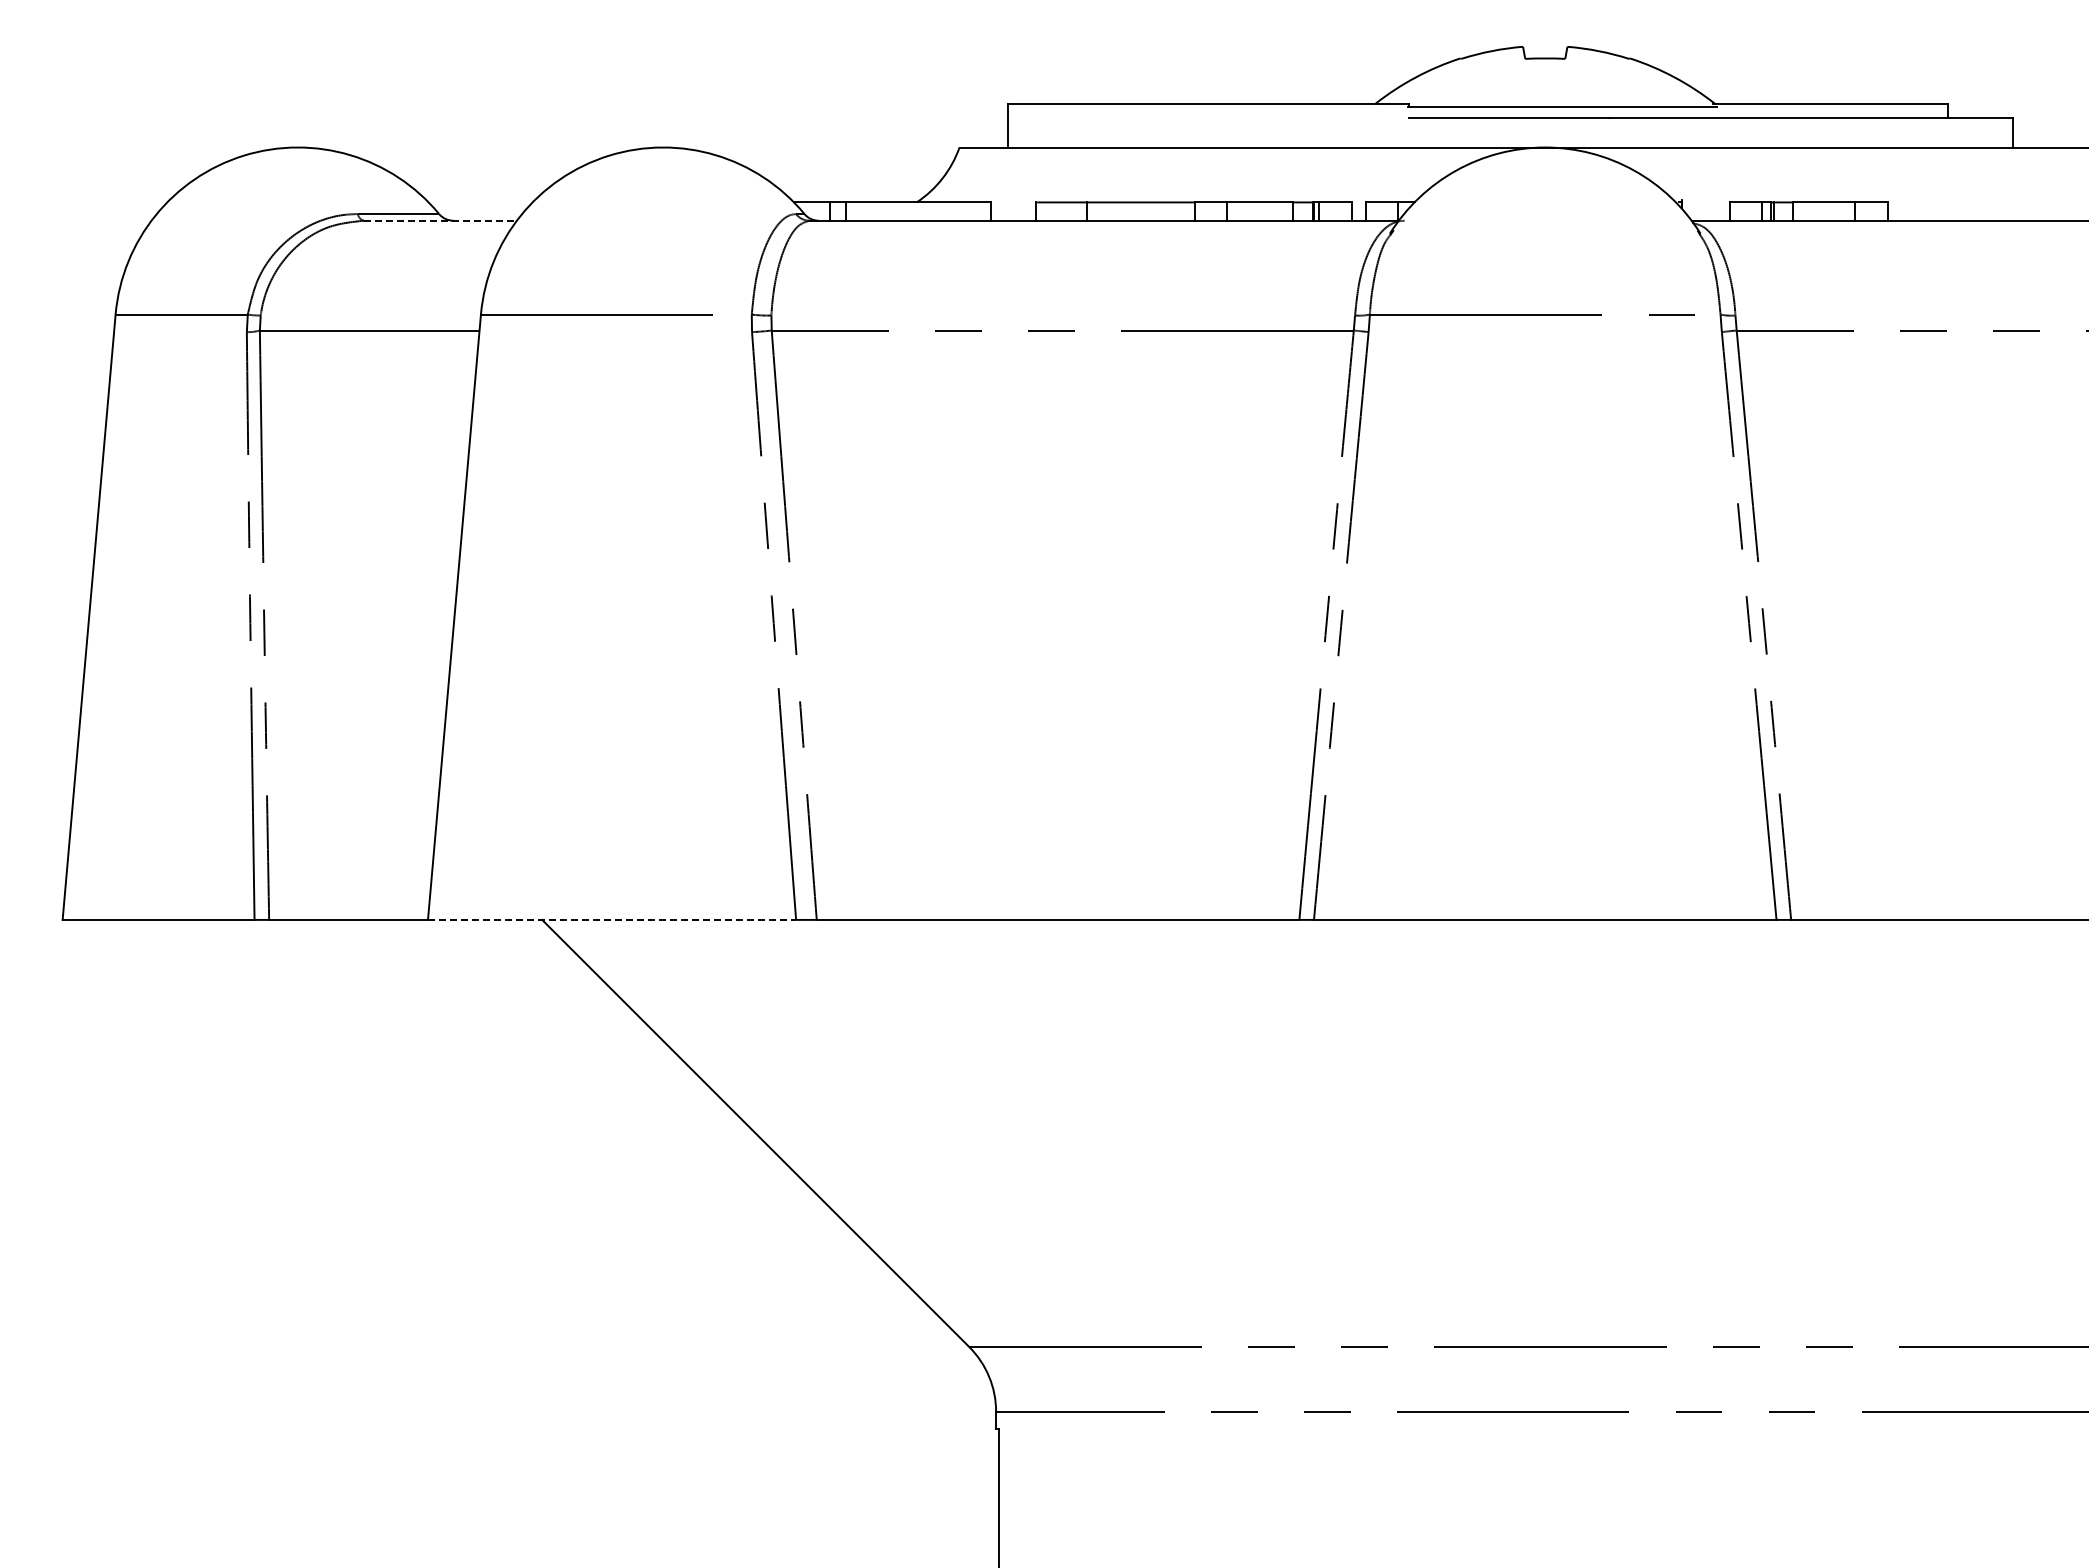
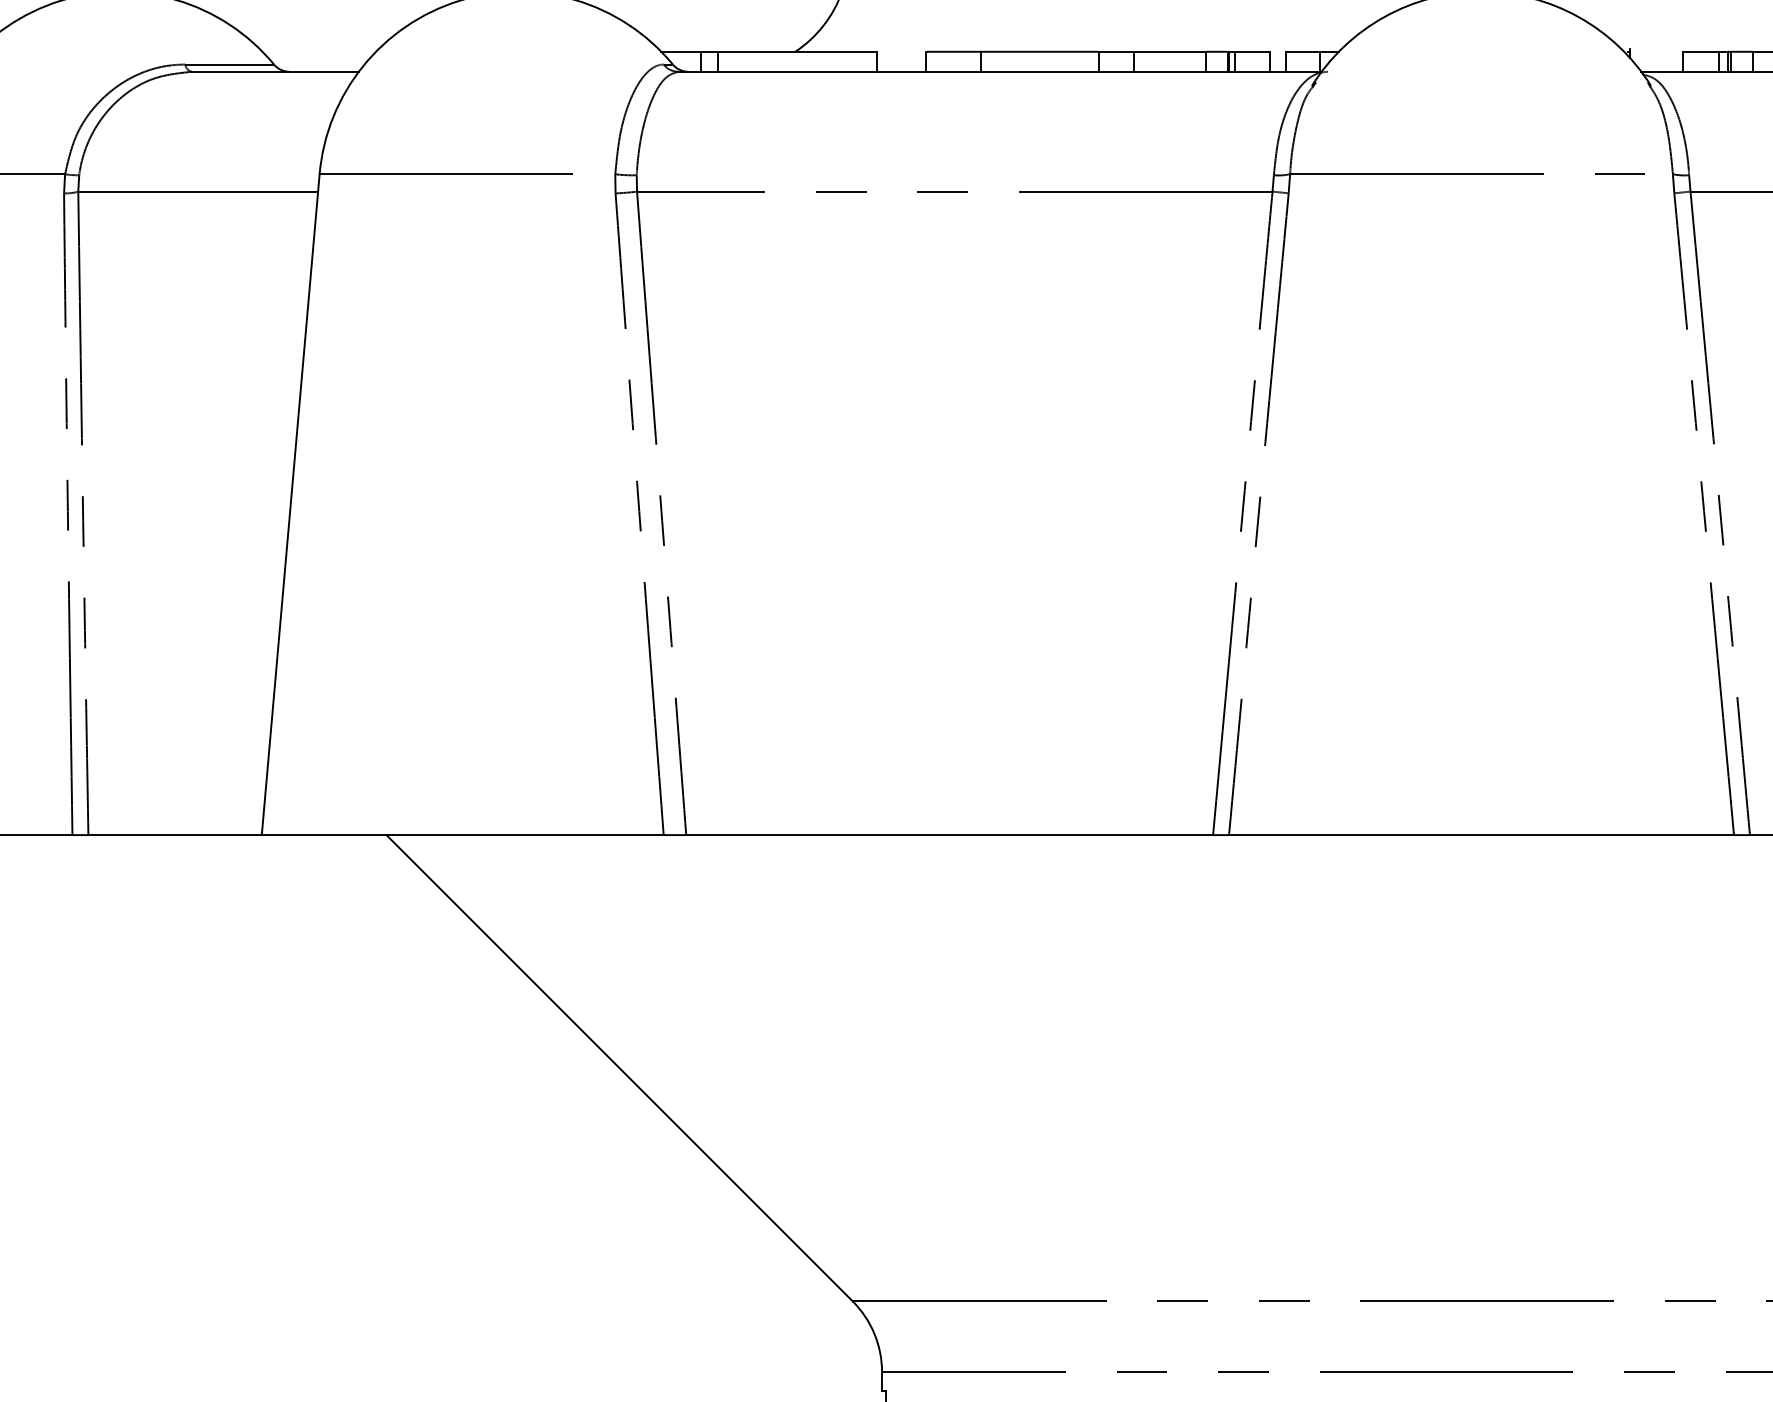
line: (440, 220) -> (275, 71), dashed -> solid
line: (612, 919) -> (463, 834), dashed -> solid

